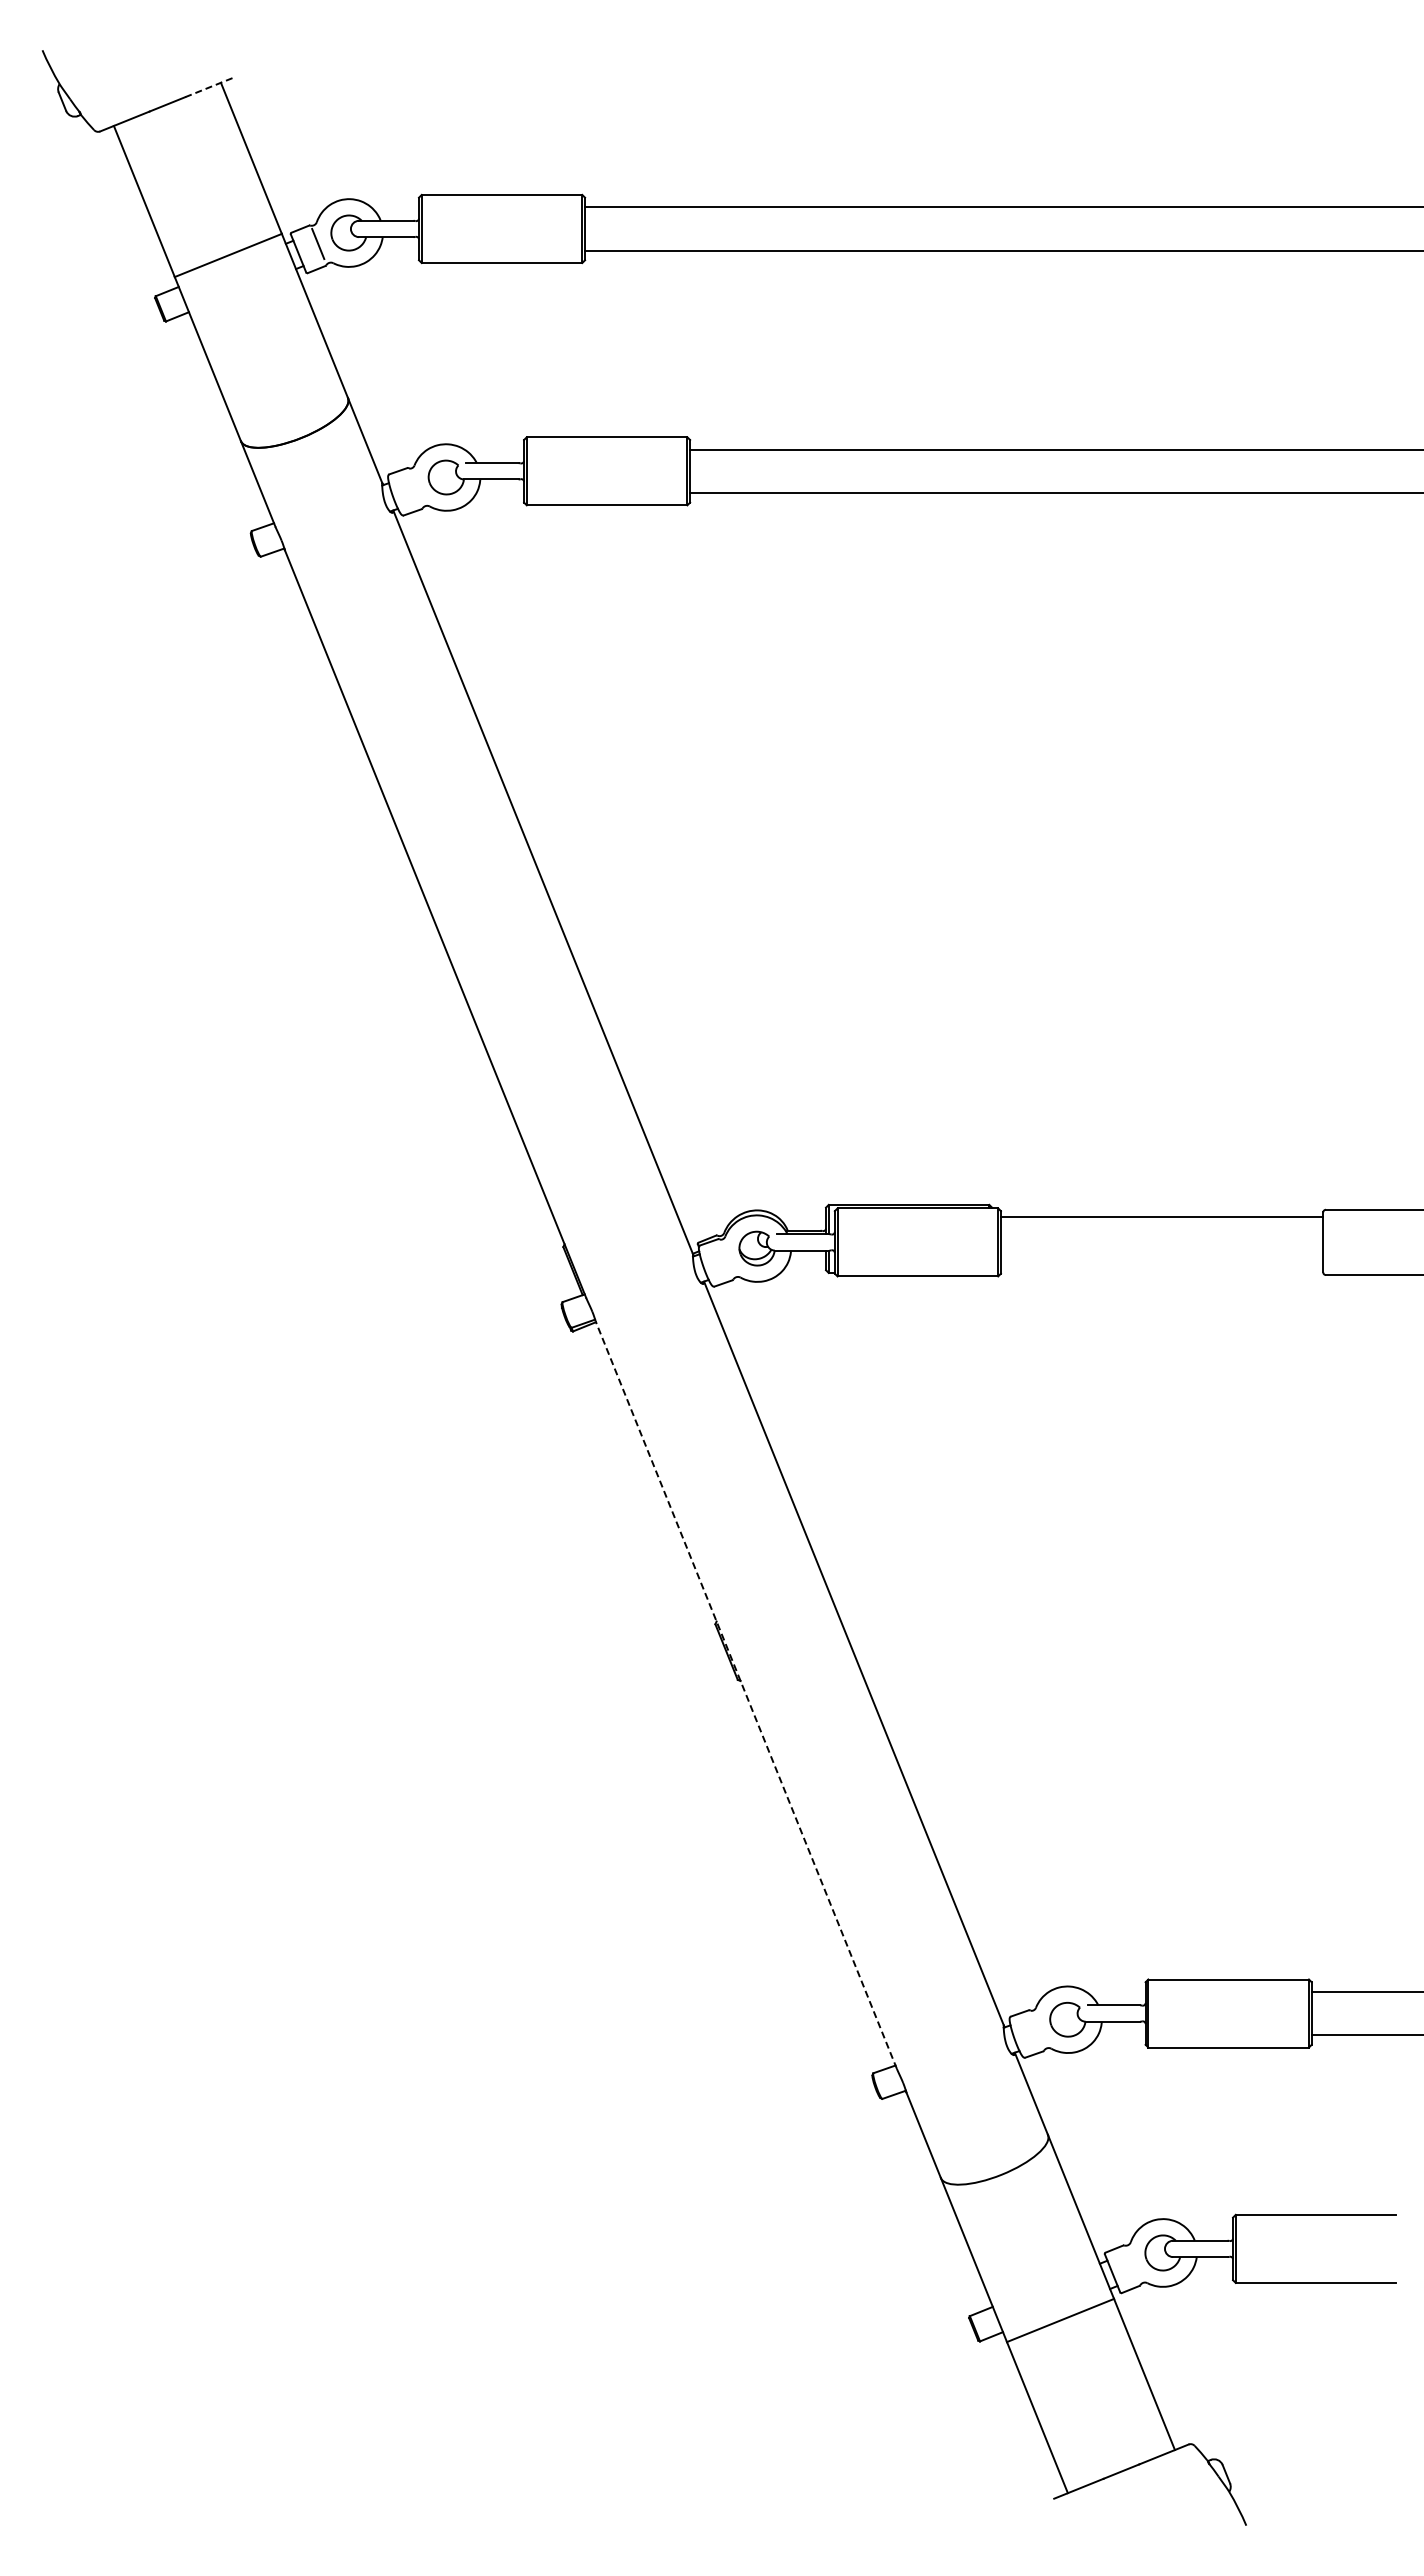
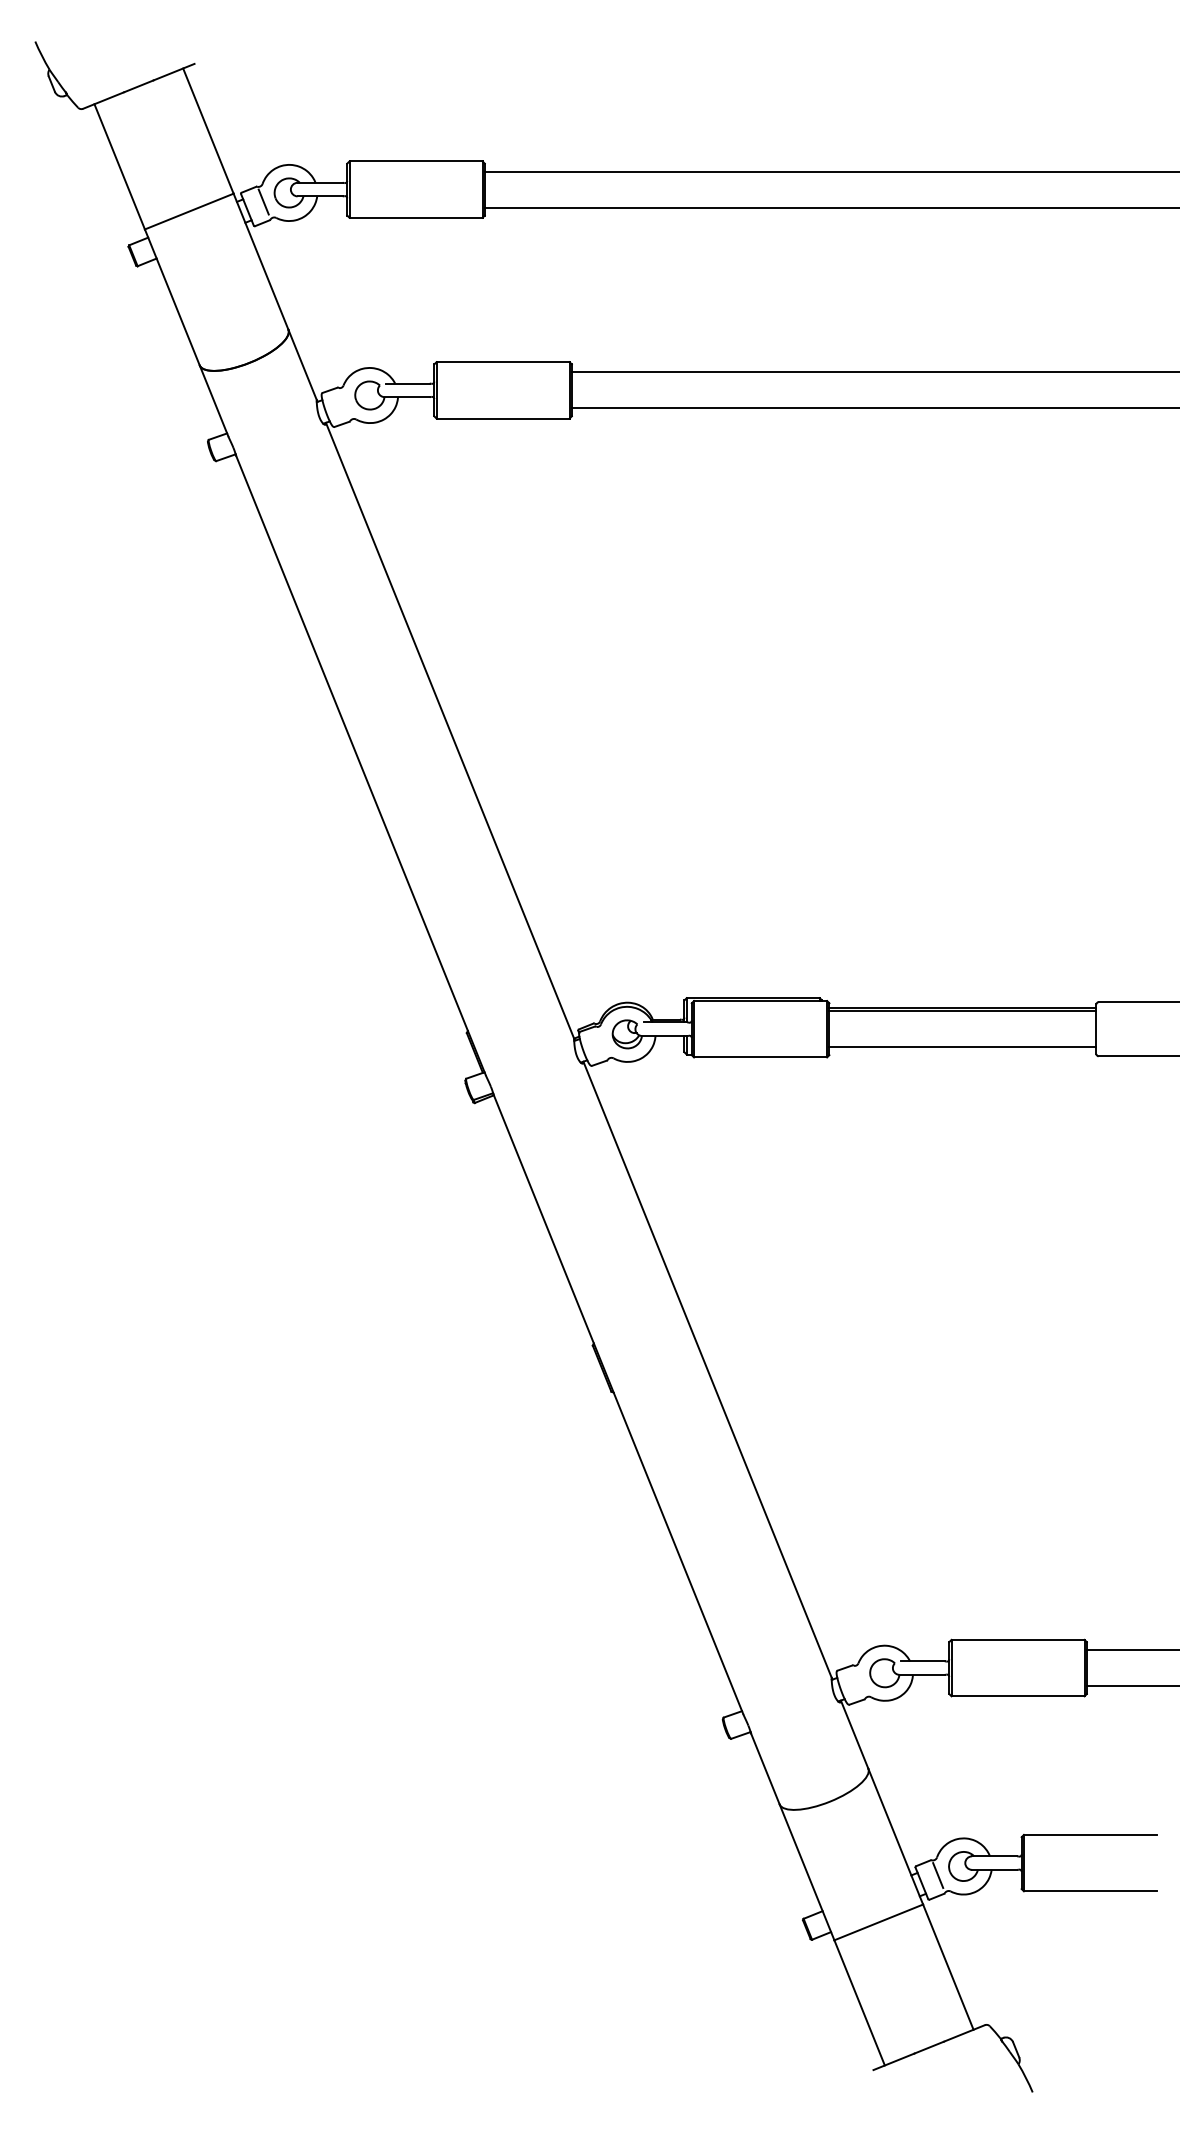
line: (209, 87) -> (173, 72), dashed -> solid
line: (1161, 1220) -> (962, 1011), added
line: (1161, 1264) -> (962, 1047), added
line: (746, 1695) -> (618, 1404), dashed -> solid
line: (1132, 2263) -> (938, 1875), added

